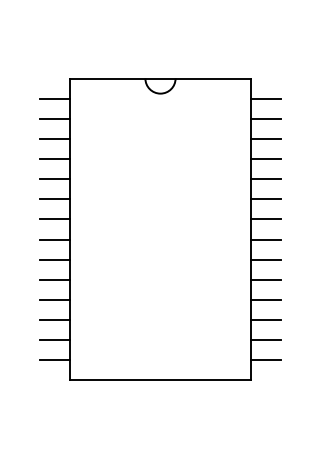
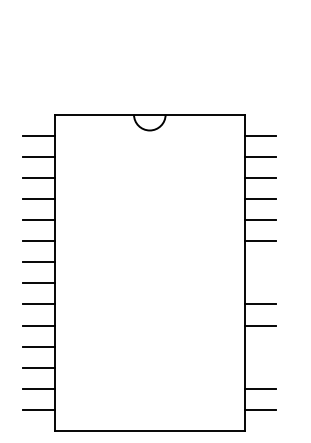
line: (266, 219) -> (260, 262), removed
line: (266, 239) -> (260, 283), removed
line: (266, 299) -> (260, 346), removed
line: (266, 320) -> (260, 368), removed

